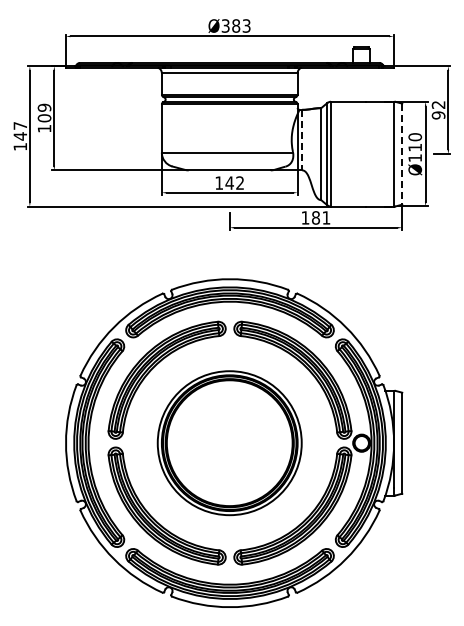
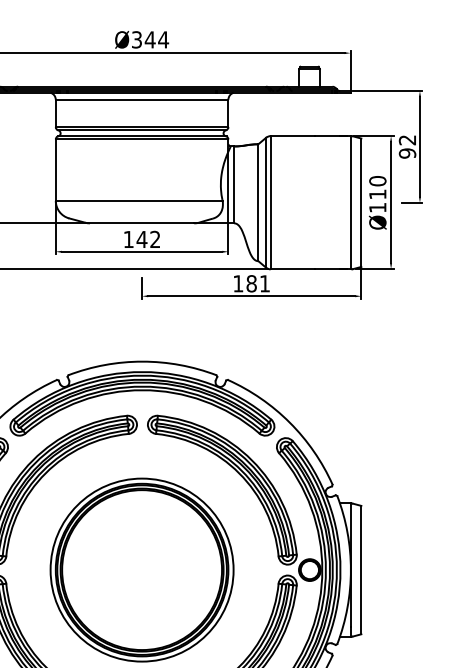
text: (240, 25) -> (155, 39), Ø383 -> Ø344
line: (302, 140) -> (234, 185), dashed -> solid
line: (402, 154) -> (361, 203), dashed -> solid

